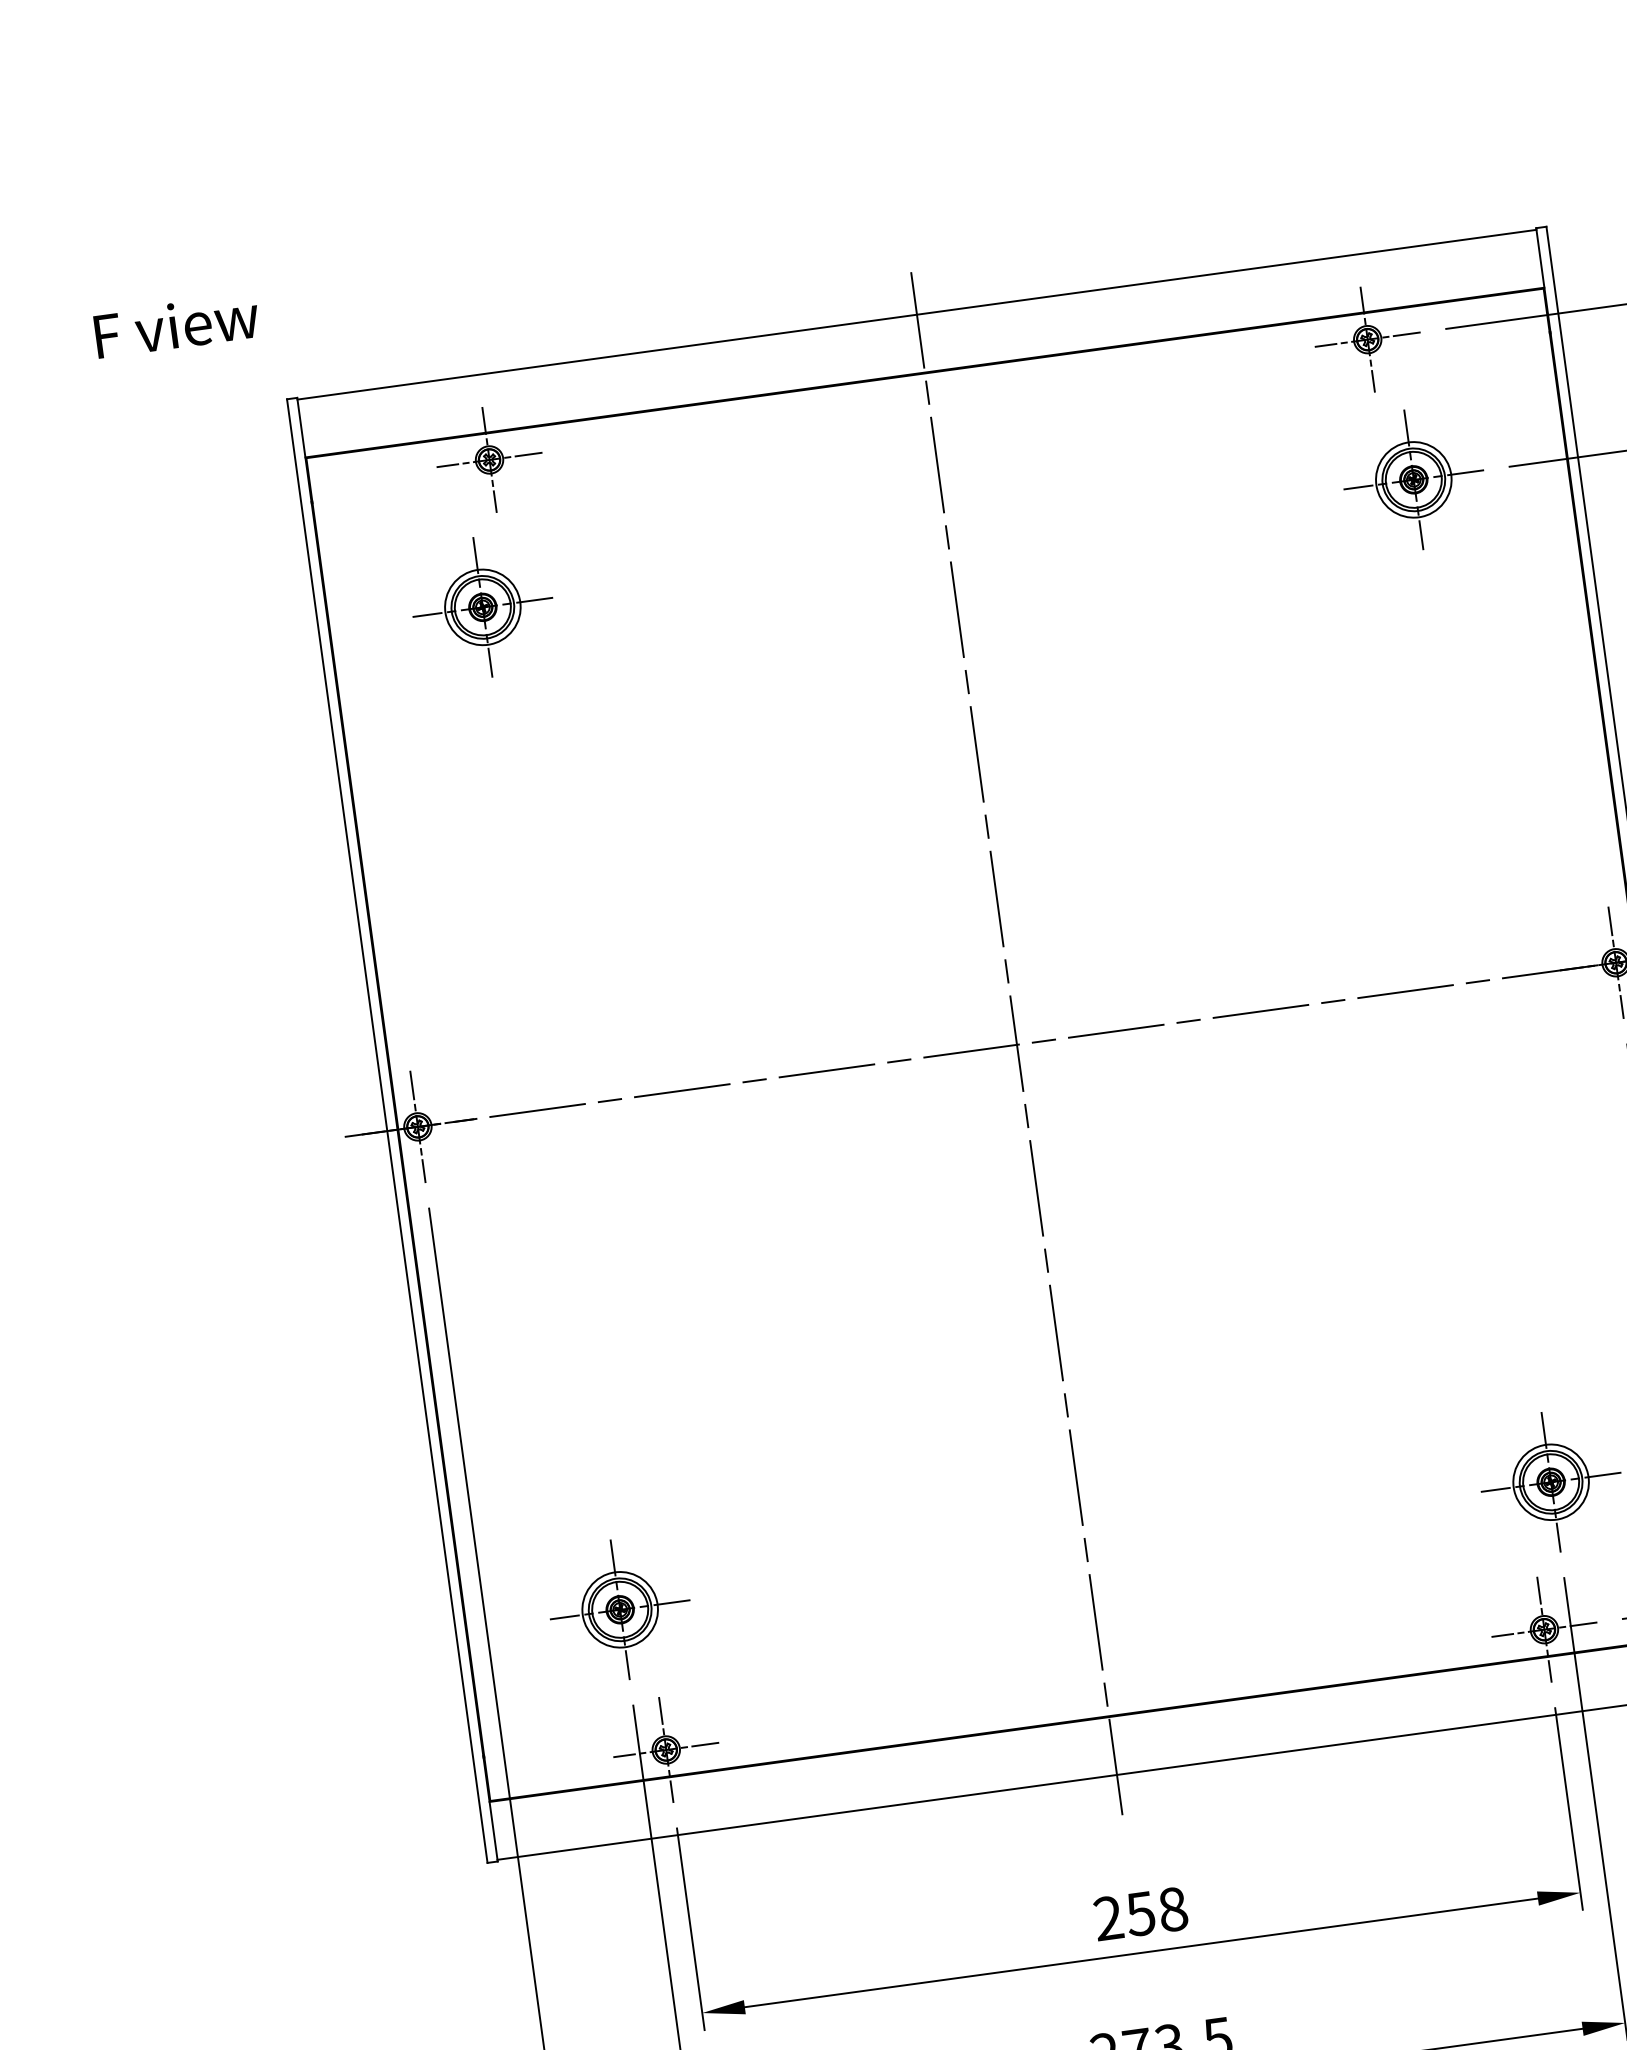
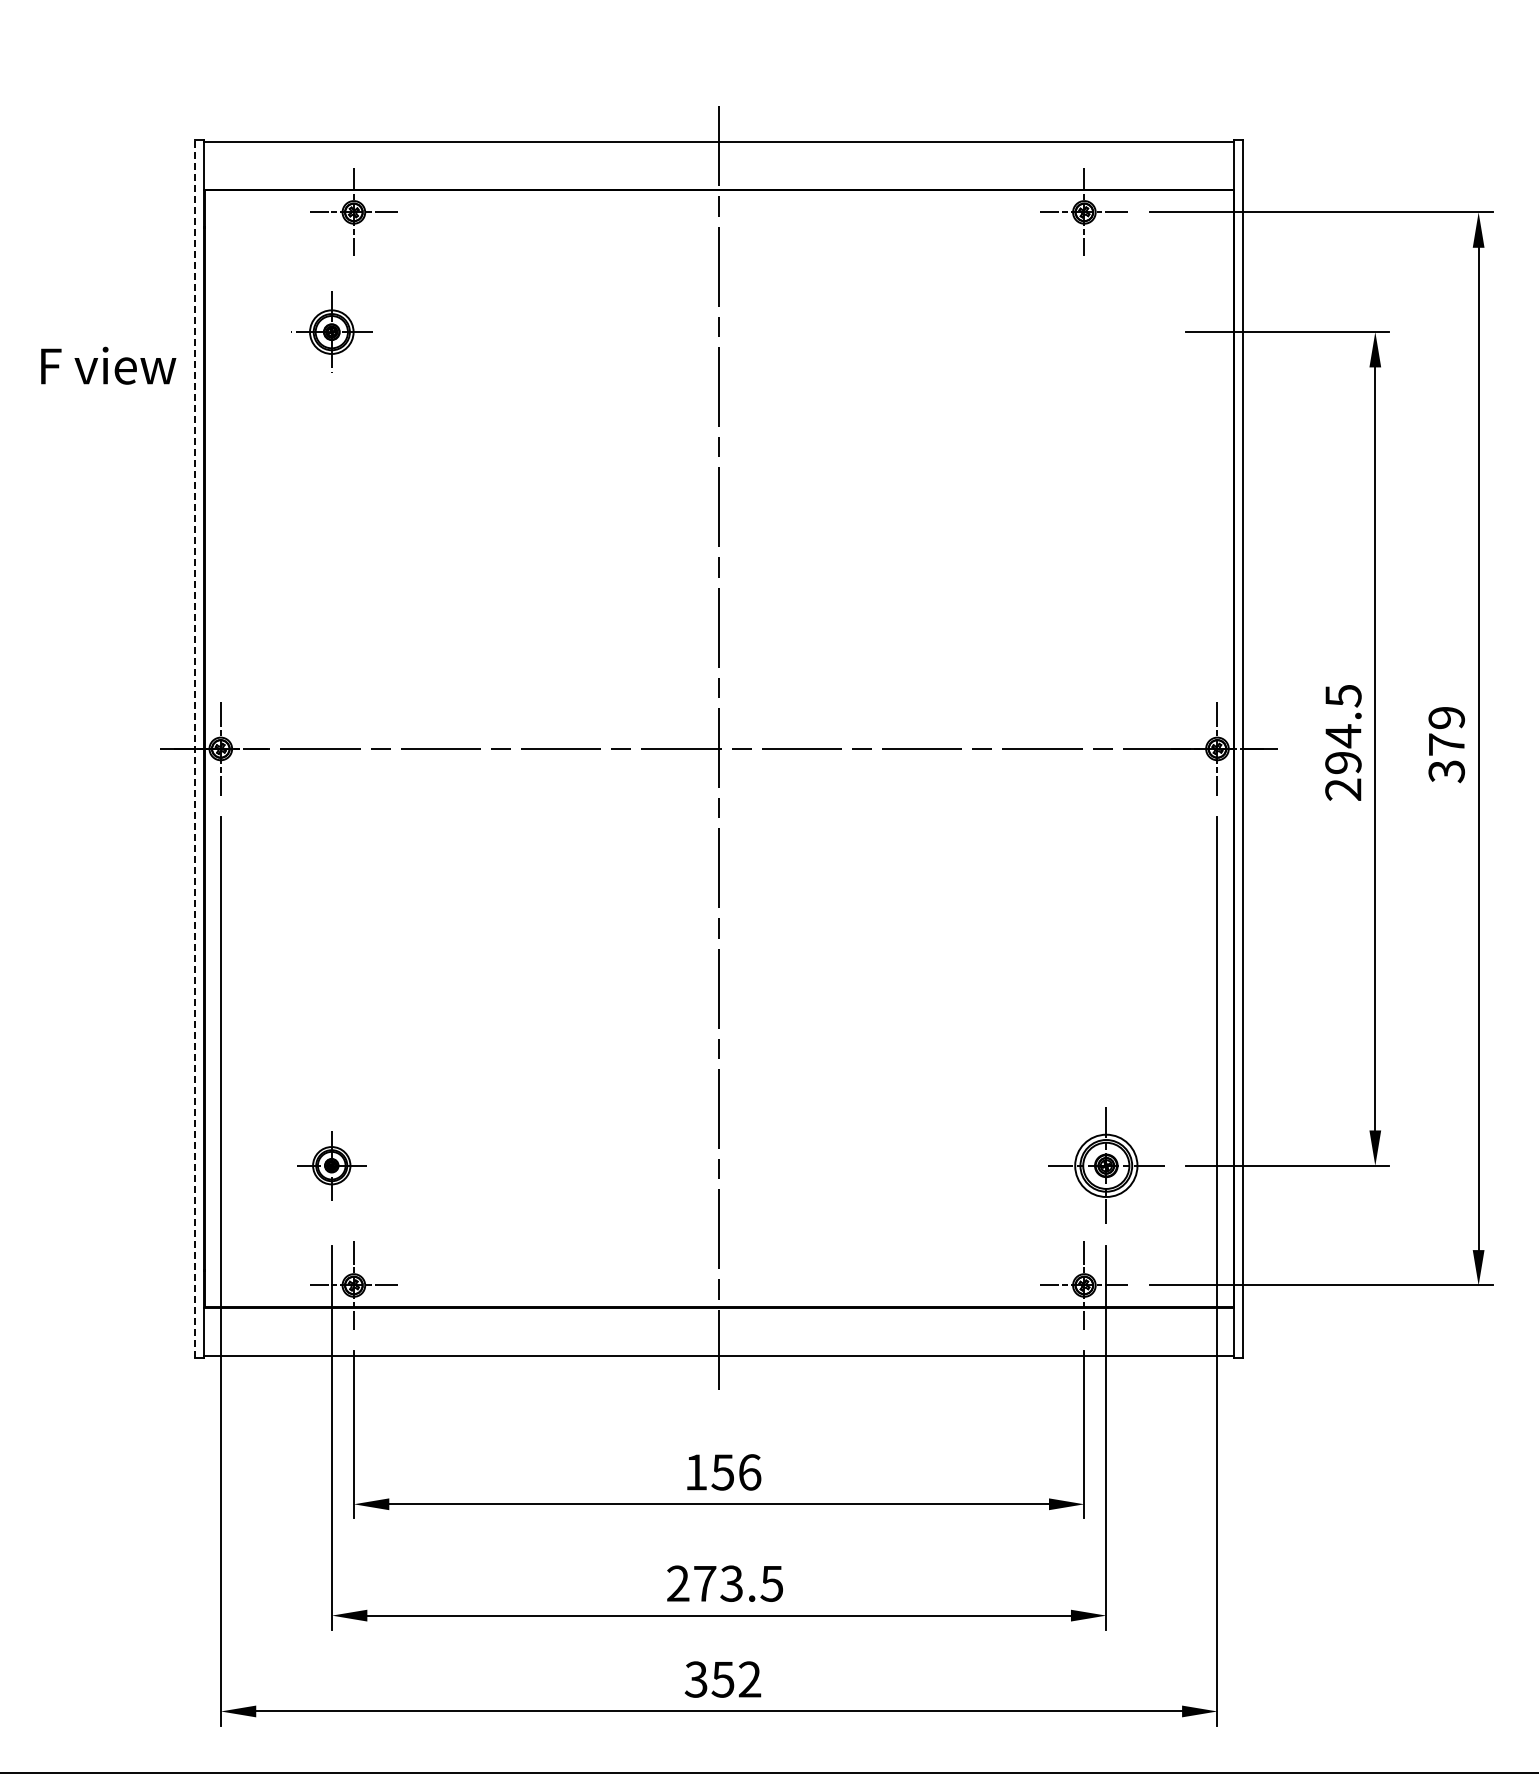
text: (176, 325) -> (108, 365), moved
part: (1414, 480) -> (1106, 332), removed
part: (482, 608) -> (331, 332), size x0.7
line: (387, 1130) -> (195, 748), solid -> dashed
part: (619, 1609) -> (331, 1165), size x0.6
text: (1141, 1913) -> (723, 1472), 258 -> 156

